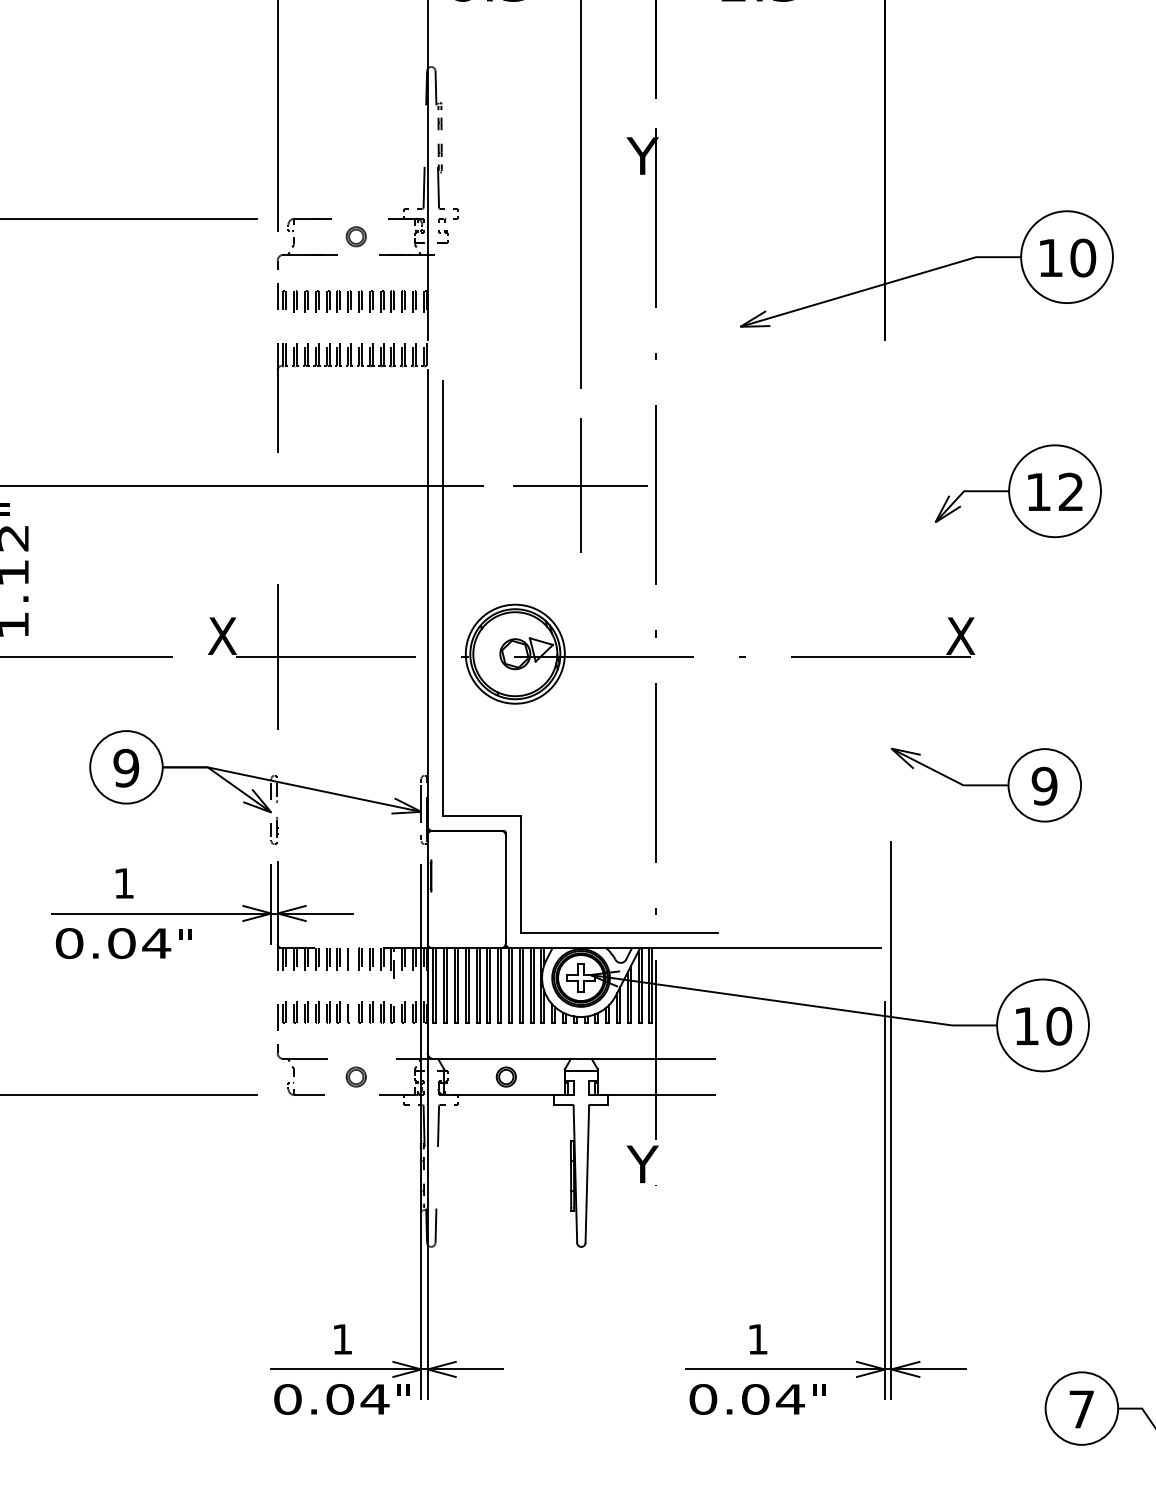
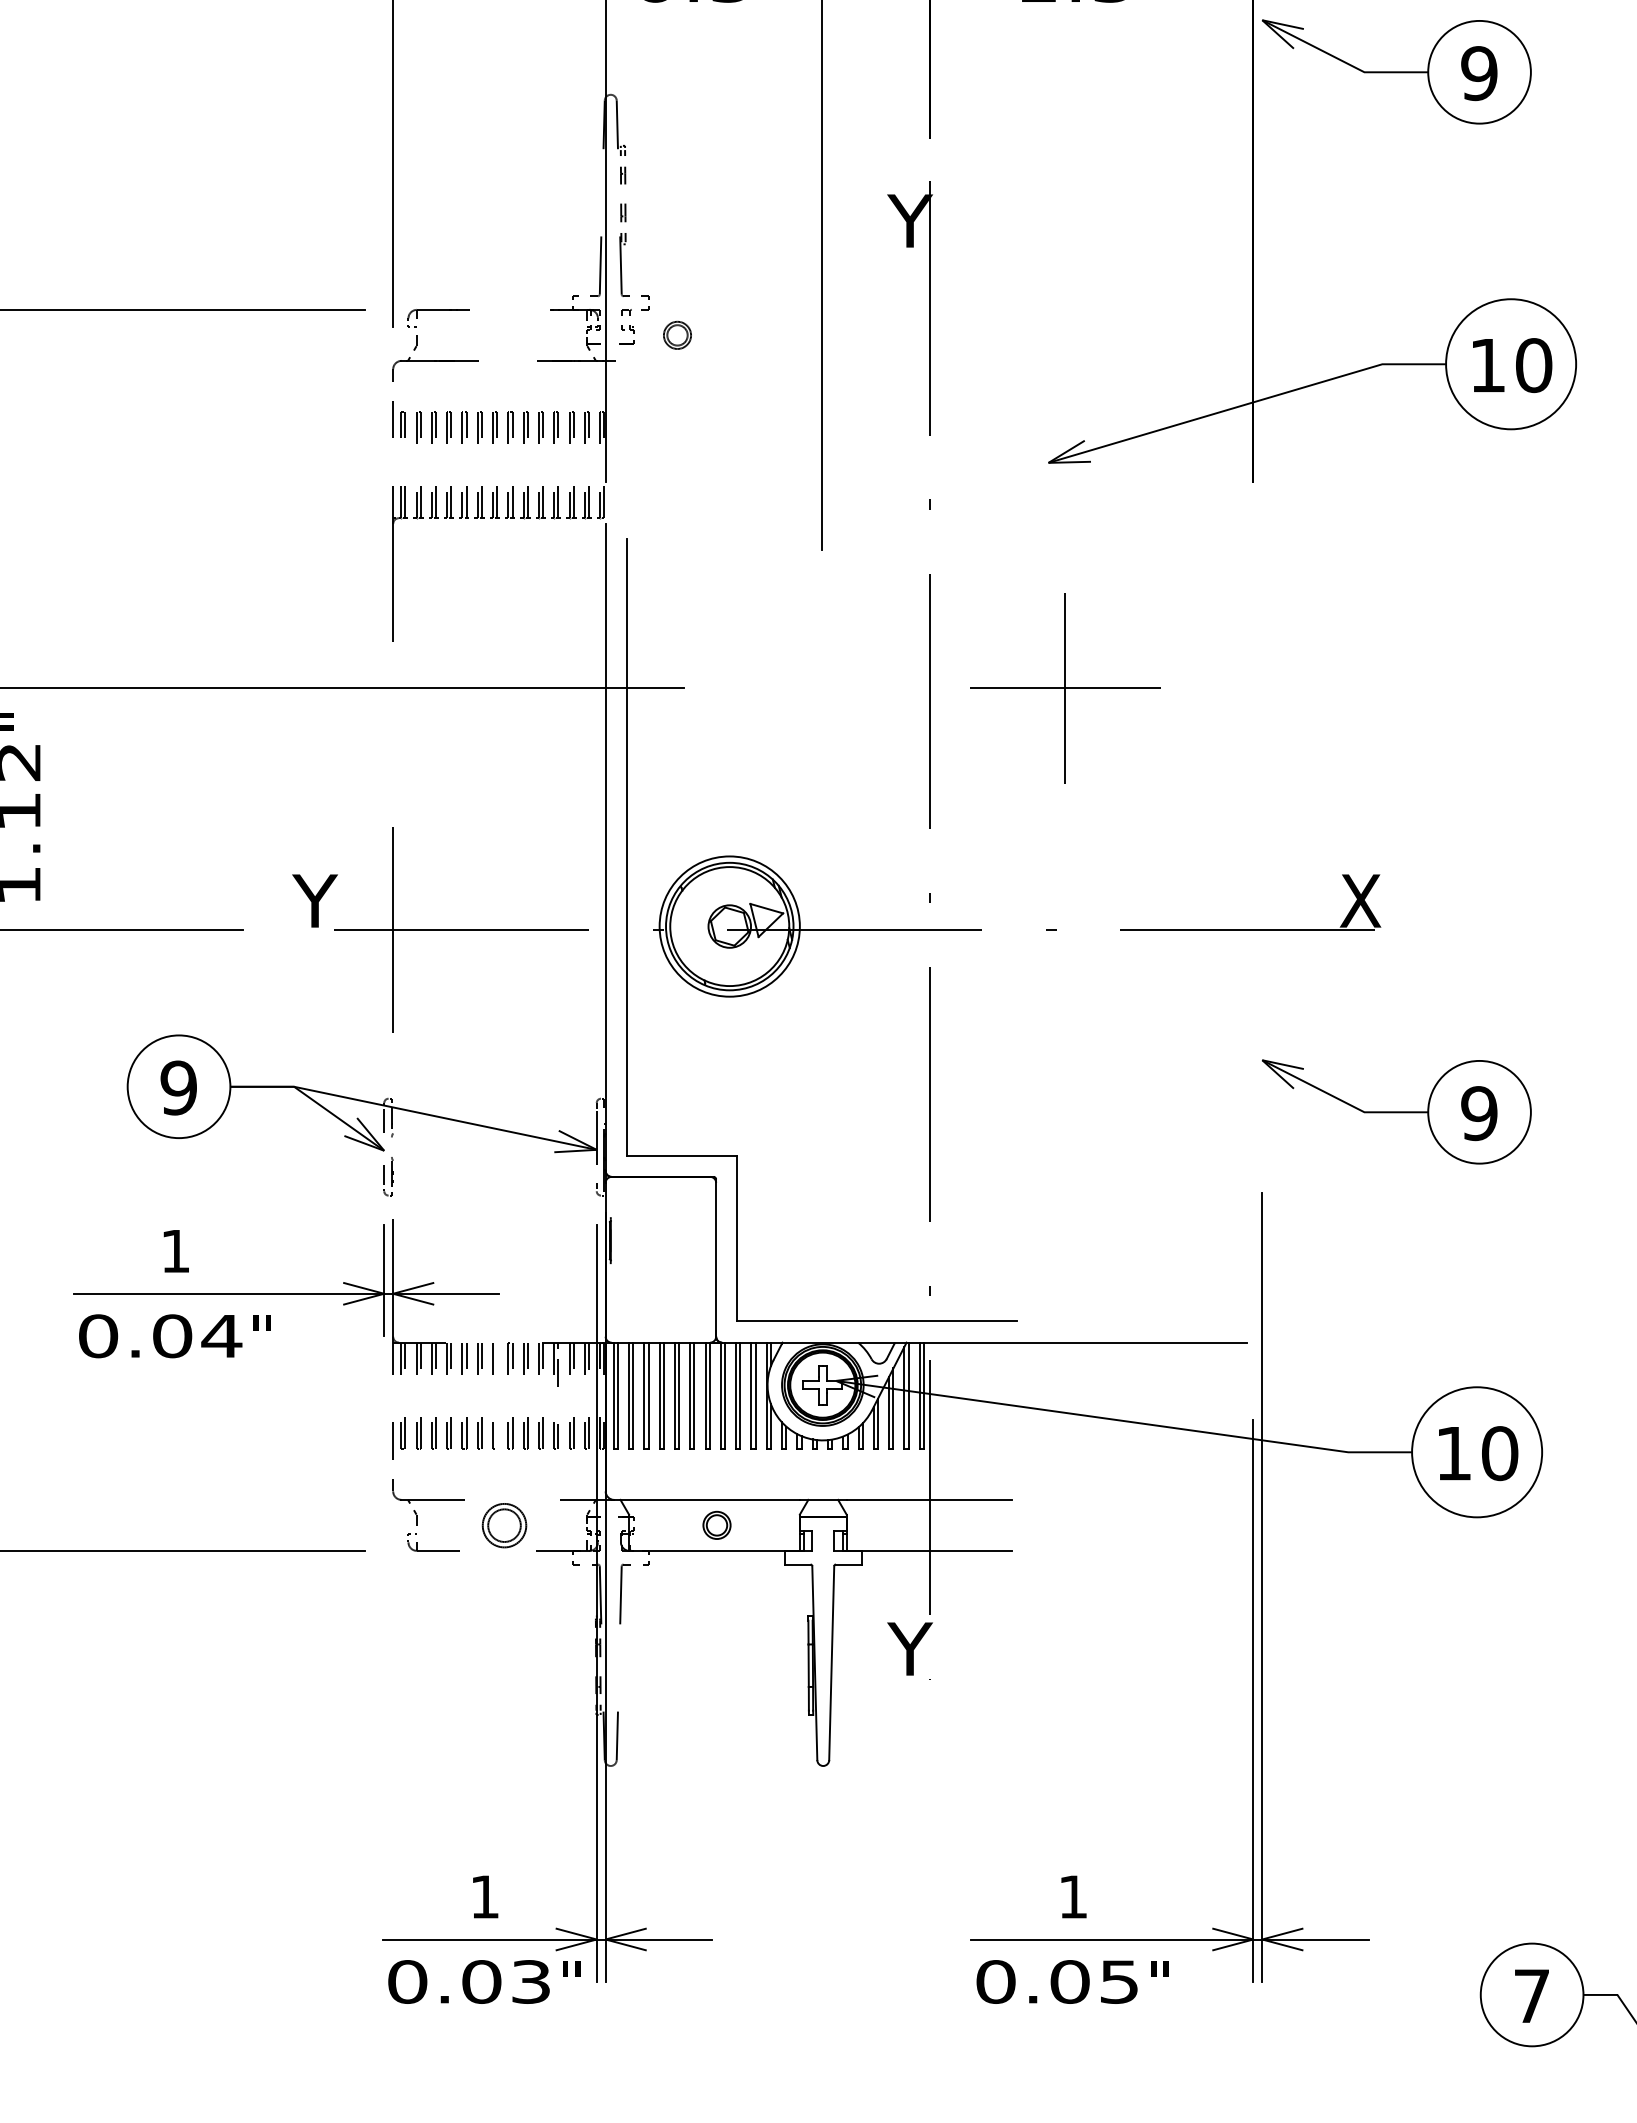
part: (986, 50) -> (1396, 71), added
part: (356, 236) -> (677, 334), moved
part: (580, 486) -> (1065, 688), moved
part: (1017, 491) -> (1441, 695), removed
text: (222, 635) -> (314, 900), X -> Y
part: (356, 1076) -> (504, 1524), size x1.6
text: (374, 1399) -> (530, 1981), 0.04 -> 0.03
text: (789, 1399) -> (1118, 1981), 0.04 -> 0.05

